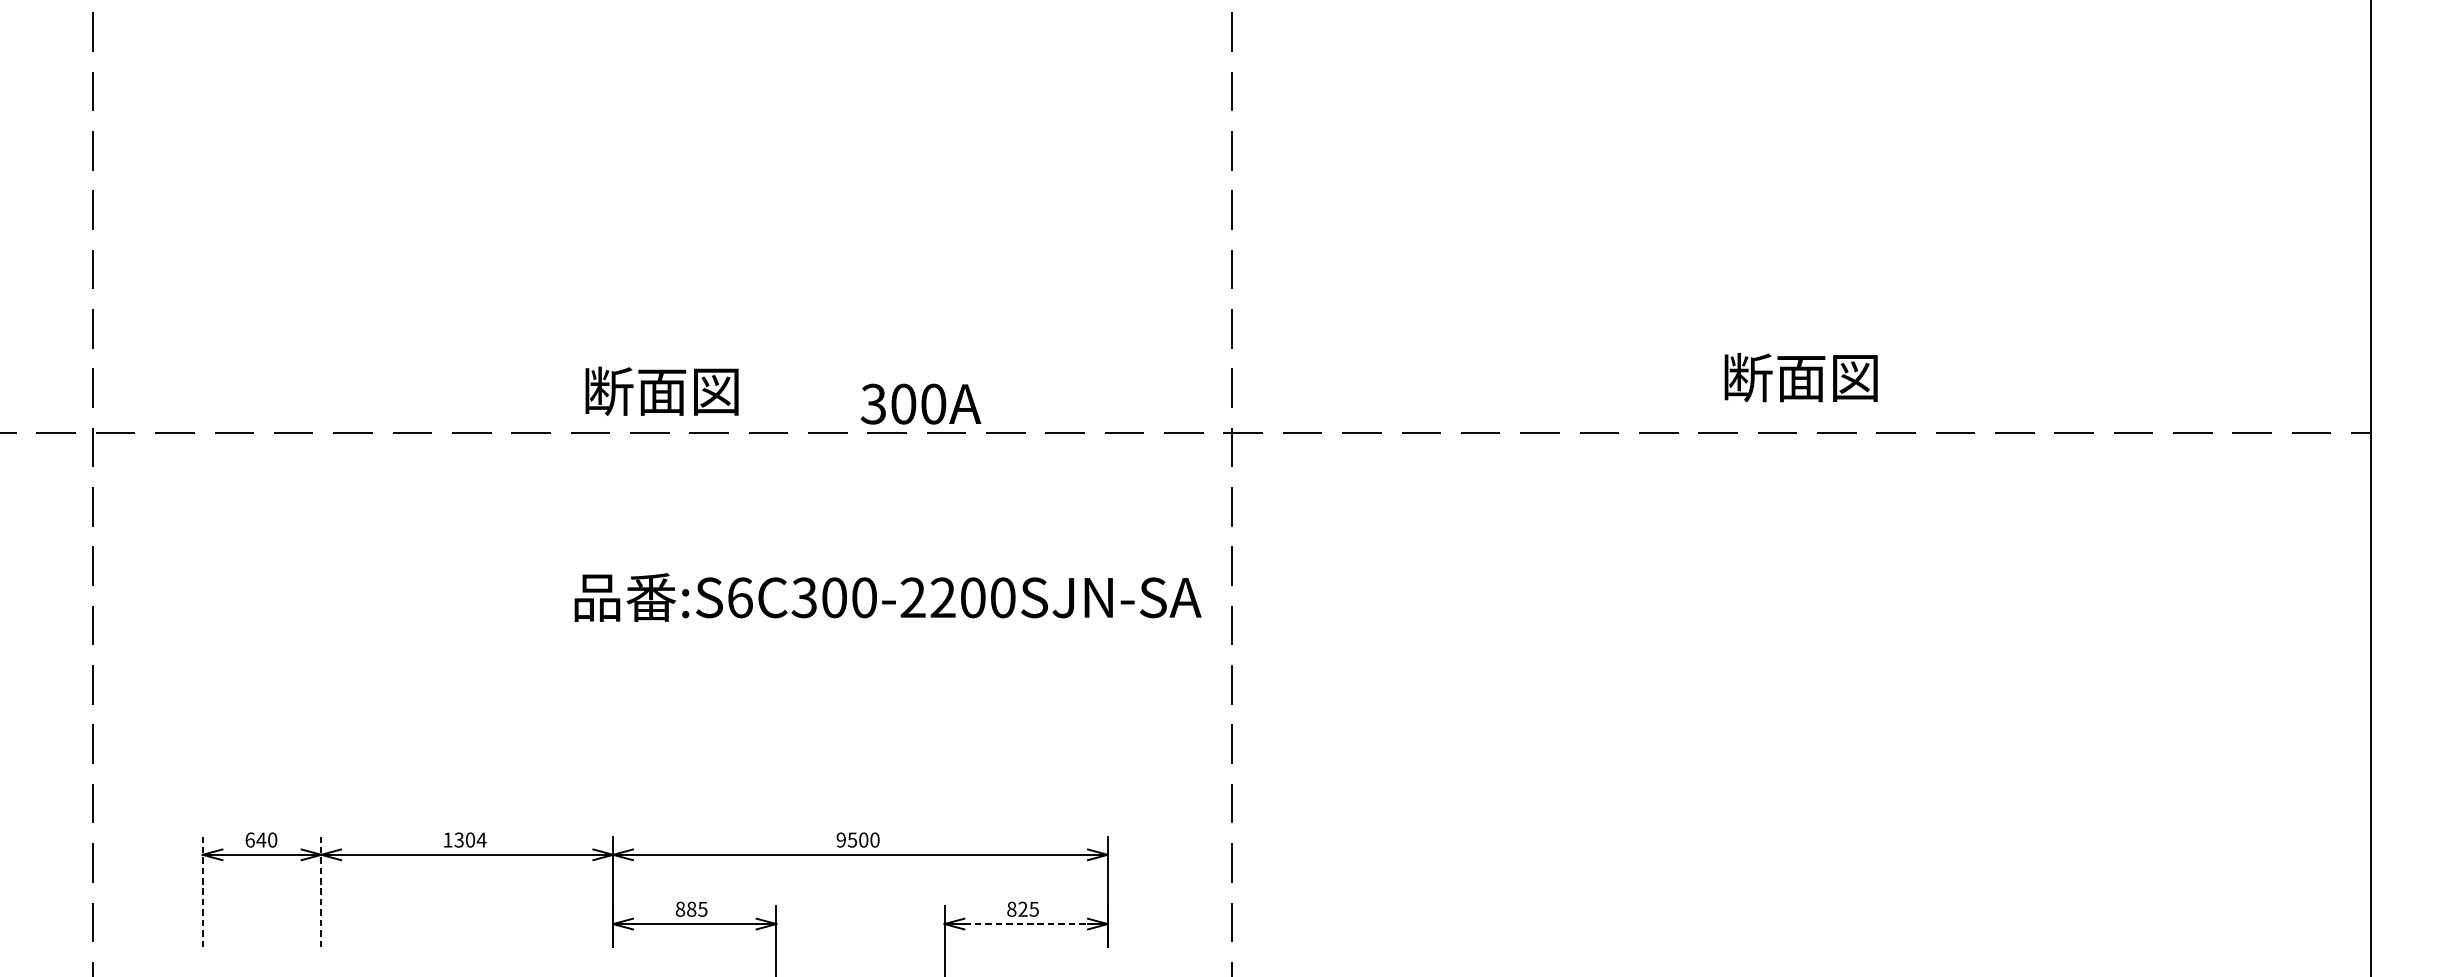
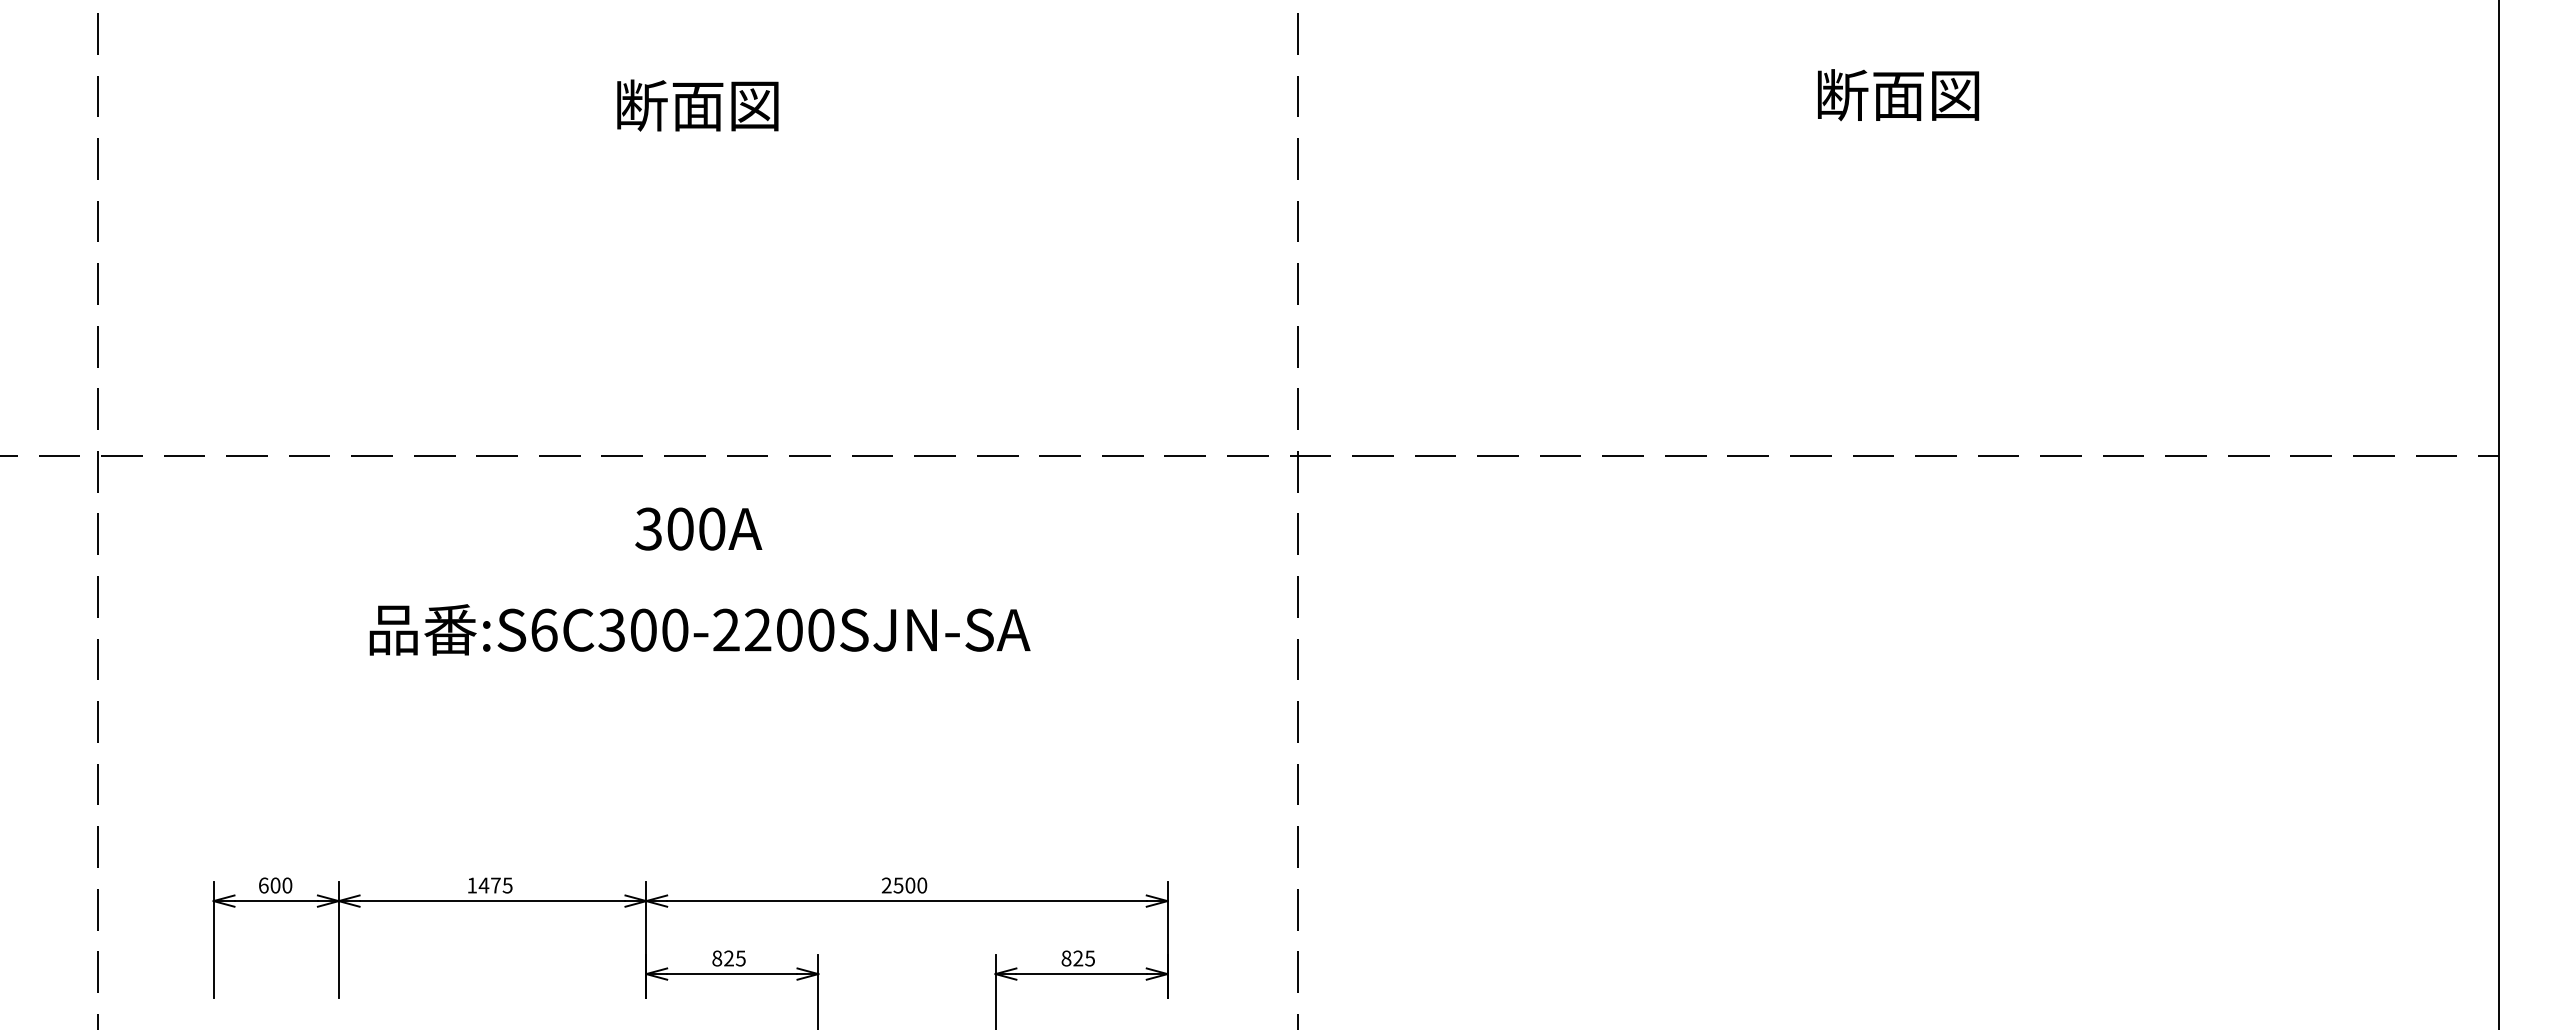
text: (1801, 377) -> (1898, 95), moved
text: (661, 391) -> (697, 105), moved
text: (920, 403) -> (698, 528), moved
text: (887, 597) -> (699, 629), moved
text: (261, 840) -> (275, 885), 640 -> 600
text: (470, 840) -> (495, 885), 1304 -> 1475
text: (841, 840) -> (886, 885), 9500 -> 2500
line: (202, 891) -> (213, 939), dashed -> solid
line: (321, 891) -> (338, 939), dashed -> solid
text: (691, 909) -> (728, 958), 885 -> 825
line: (1027, 924) -> (1082, 974), dashed -> solid

